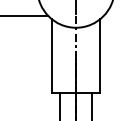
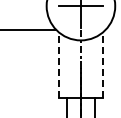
line: (51, 56) -> (59, 65), solid -> dashed
line: (100, 56) -> (102, 65), solid -> dashed

